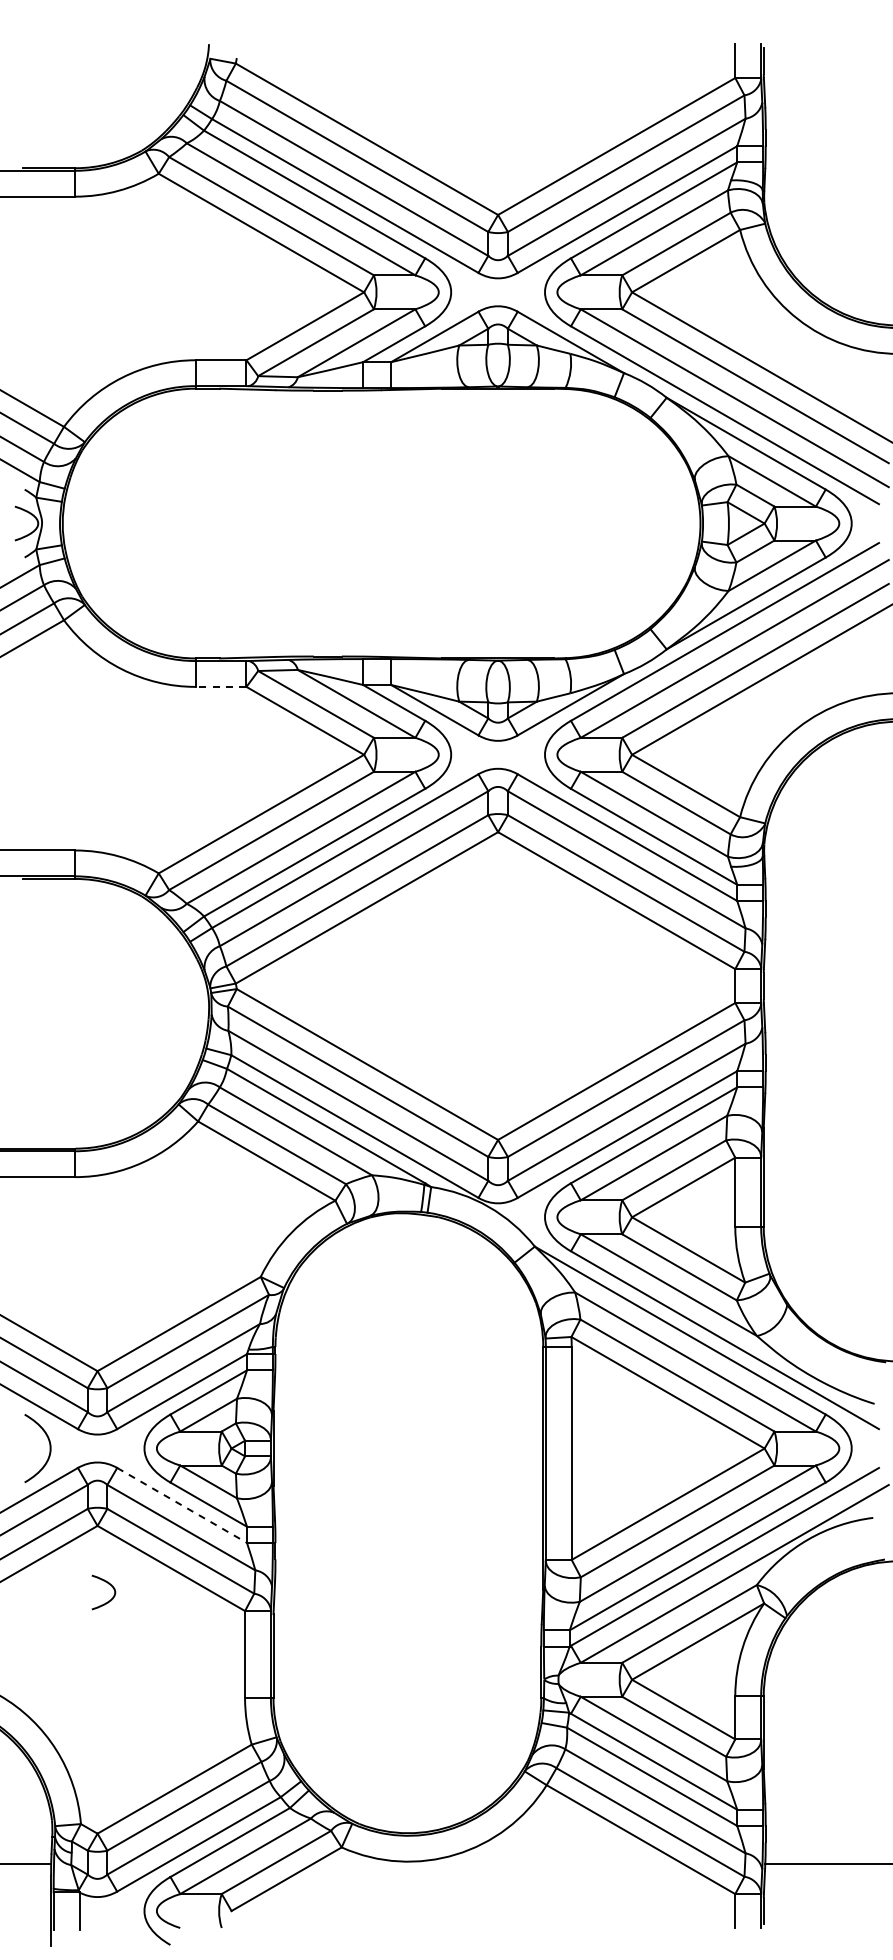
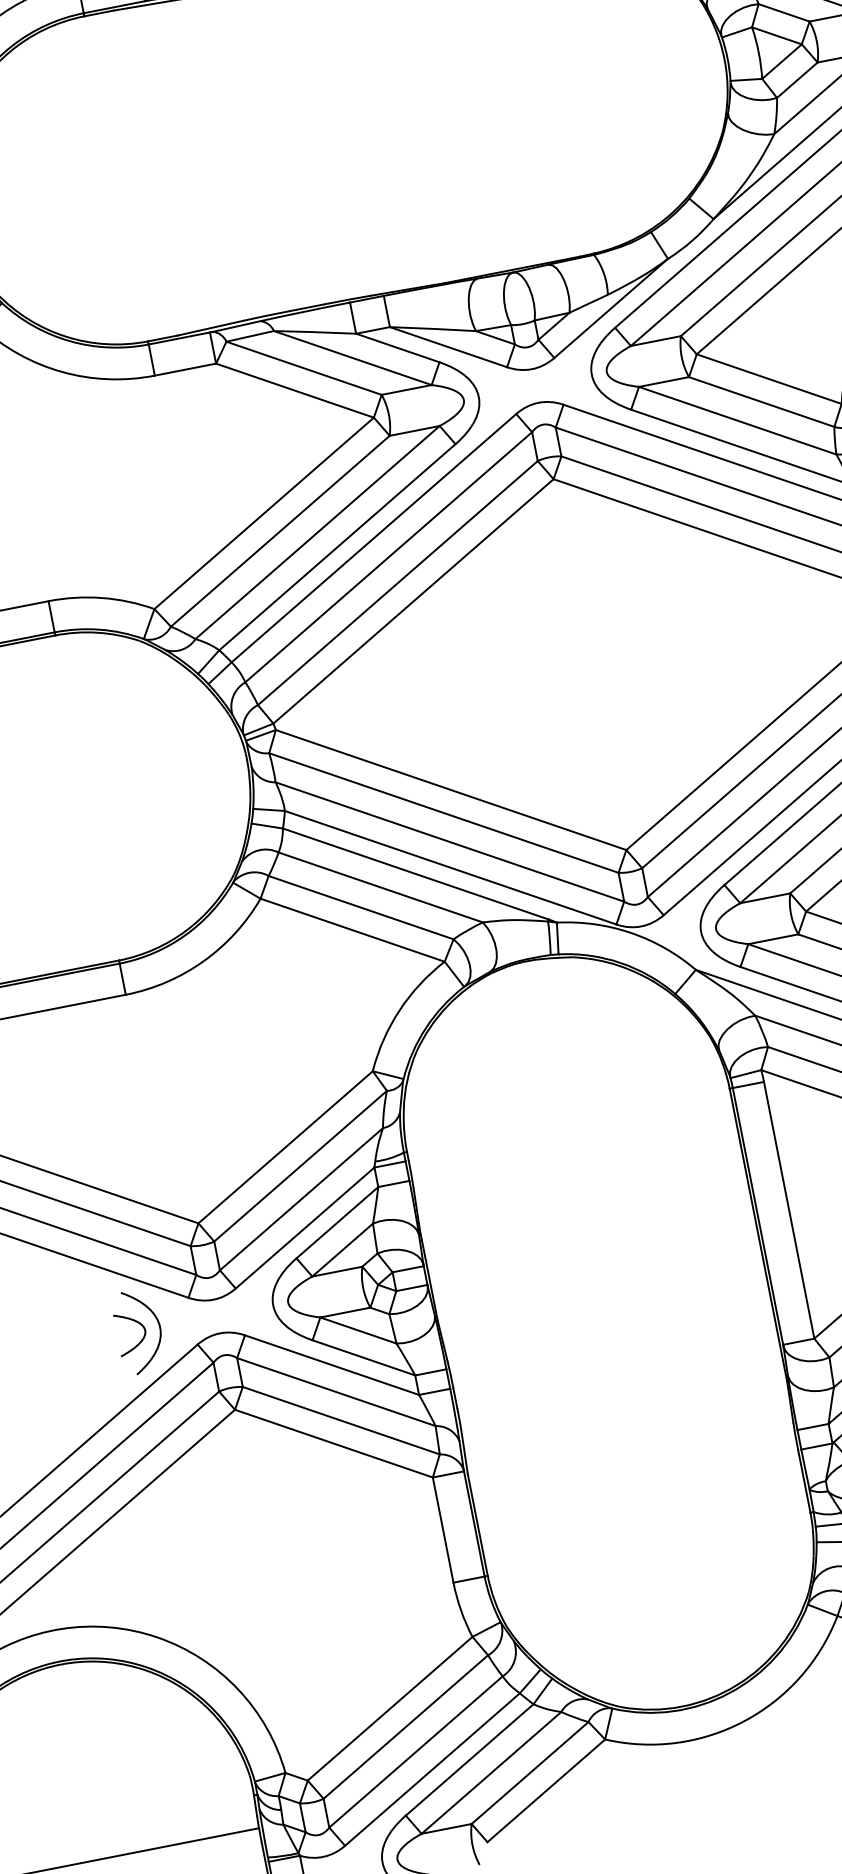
line: (220, 686) -> (184, 369), dashed -> solid
line: (182, 1505) -> (332, 1365), dashed -> solid
curve: (108, 1584) -> (135, 1322), moved

